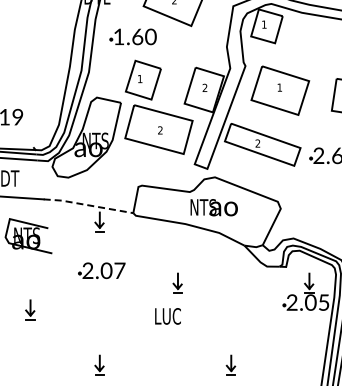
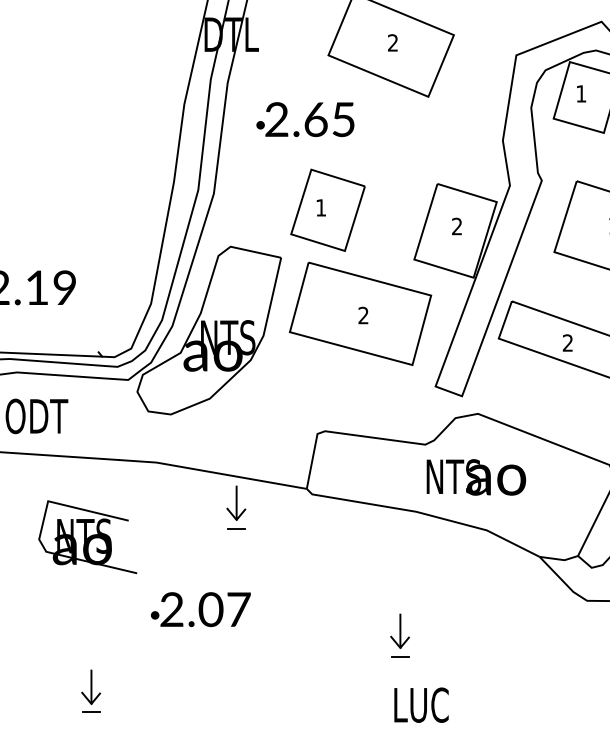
text: (134, 36) -> (309, 118), 1.60 -> 2.65
line: (88, 205) -> (212, 472), dashed -> solid
text: (101, 270) -> (200, 609), moved
text: (167, 316) -> (420, 705), moved

